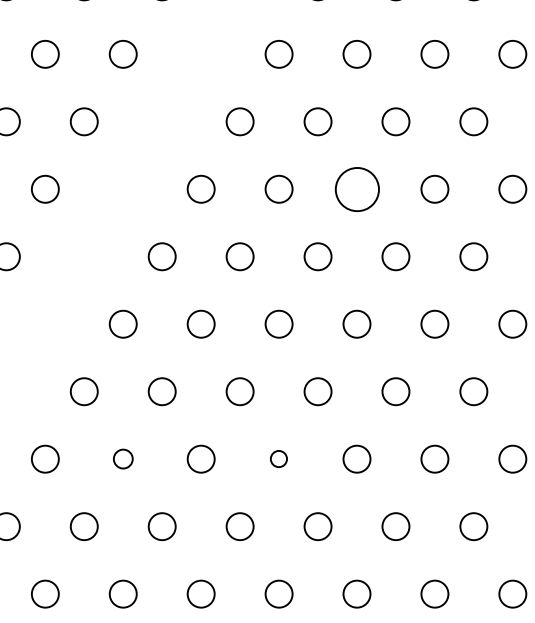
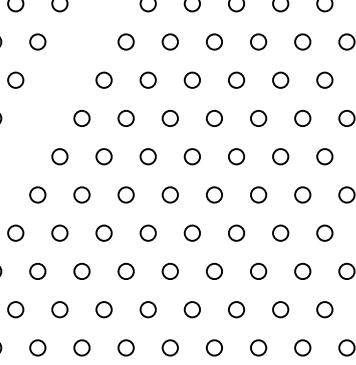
circle: (355, 187) -> (191, 79), size x0.62
circle: (122, 457) -> (59, 232), size x1.43
circle: (277, 457) -> (147, 232), size x1.67

